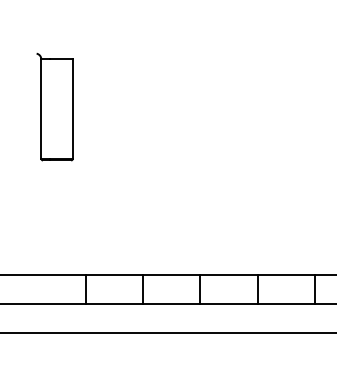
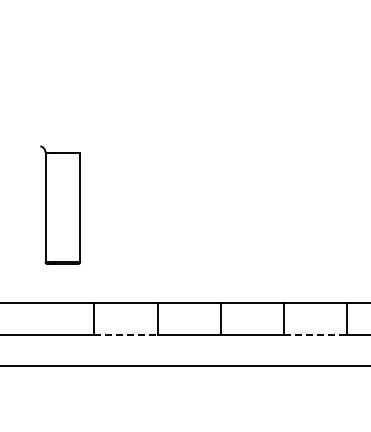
part: (54, 106) -> (60, 204), moved
line: (113, 303) -> (125, 334), solid -> dashed
line: (286, 303) -> (315, 334), solid -> dashed

